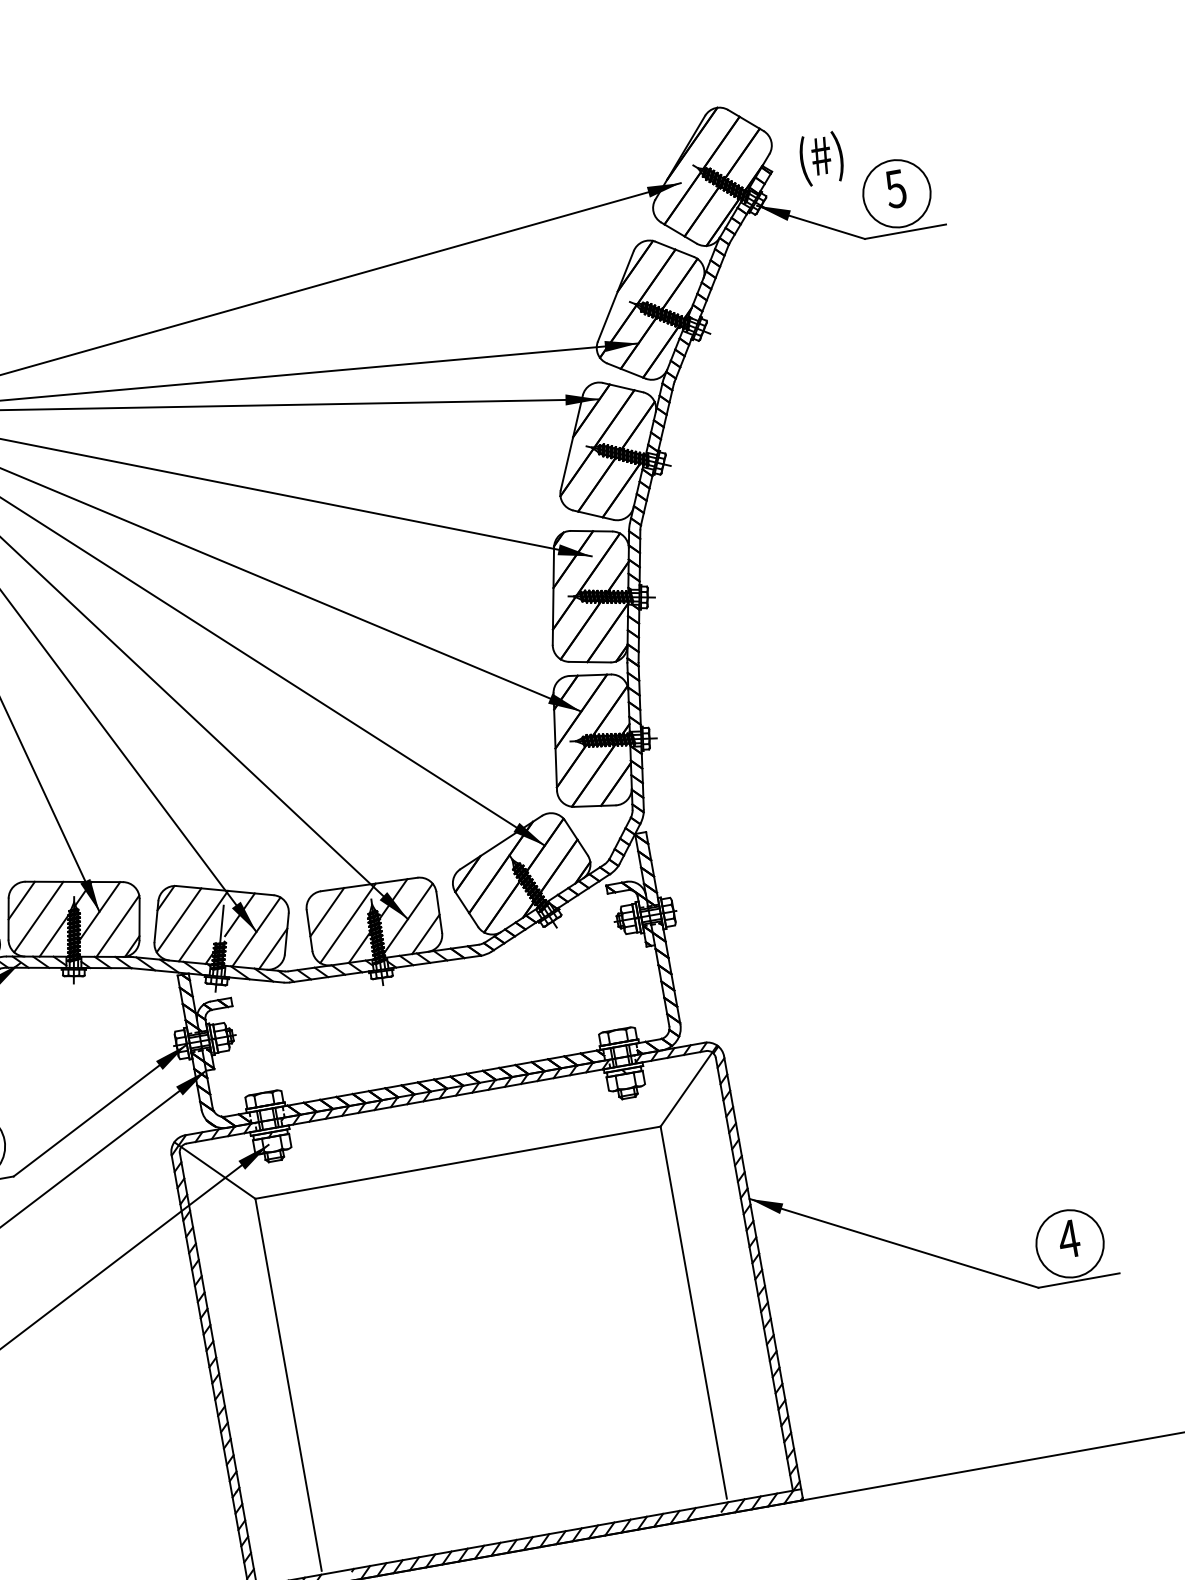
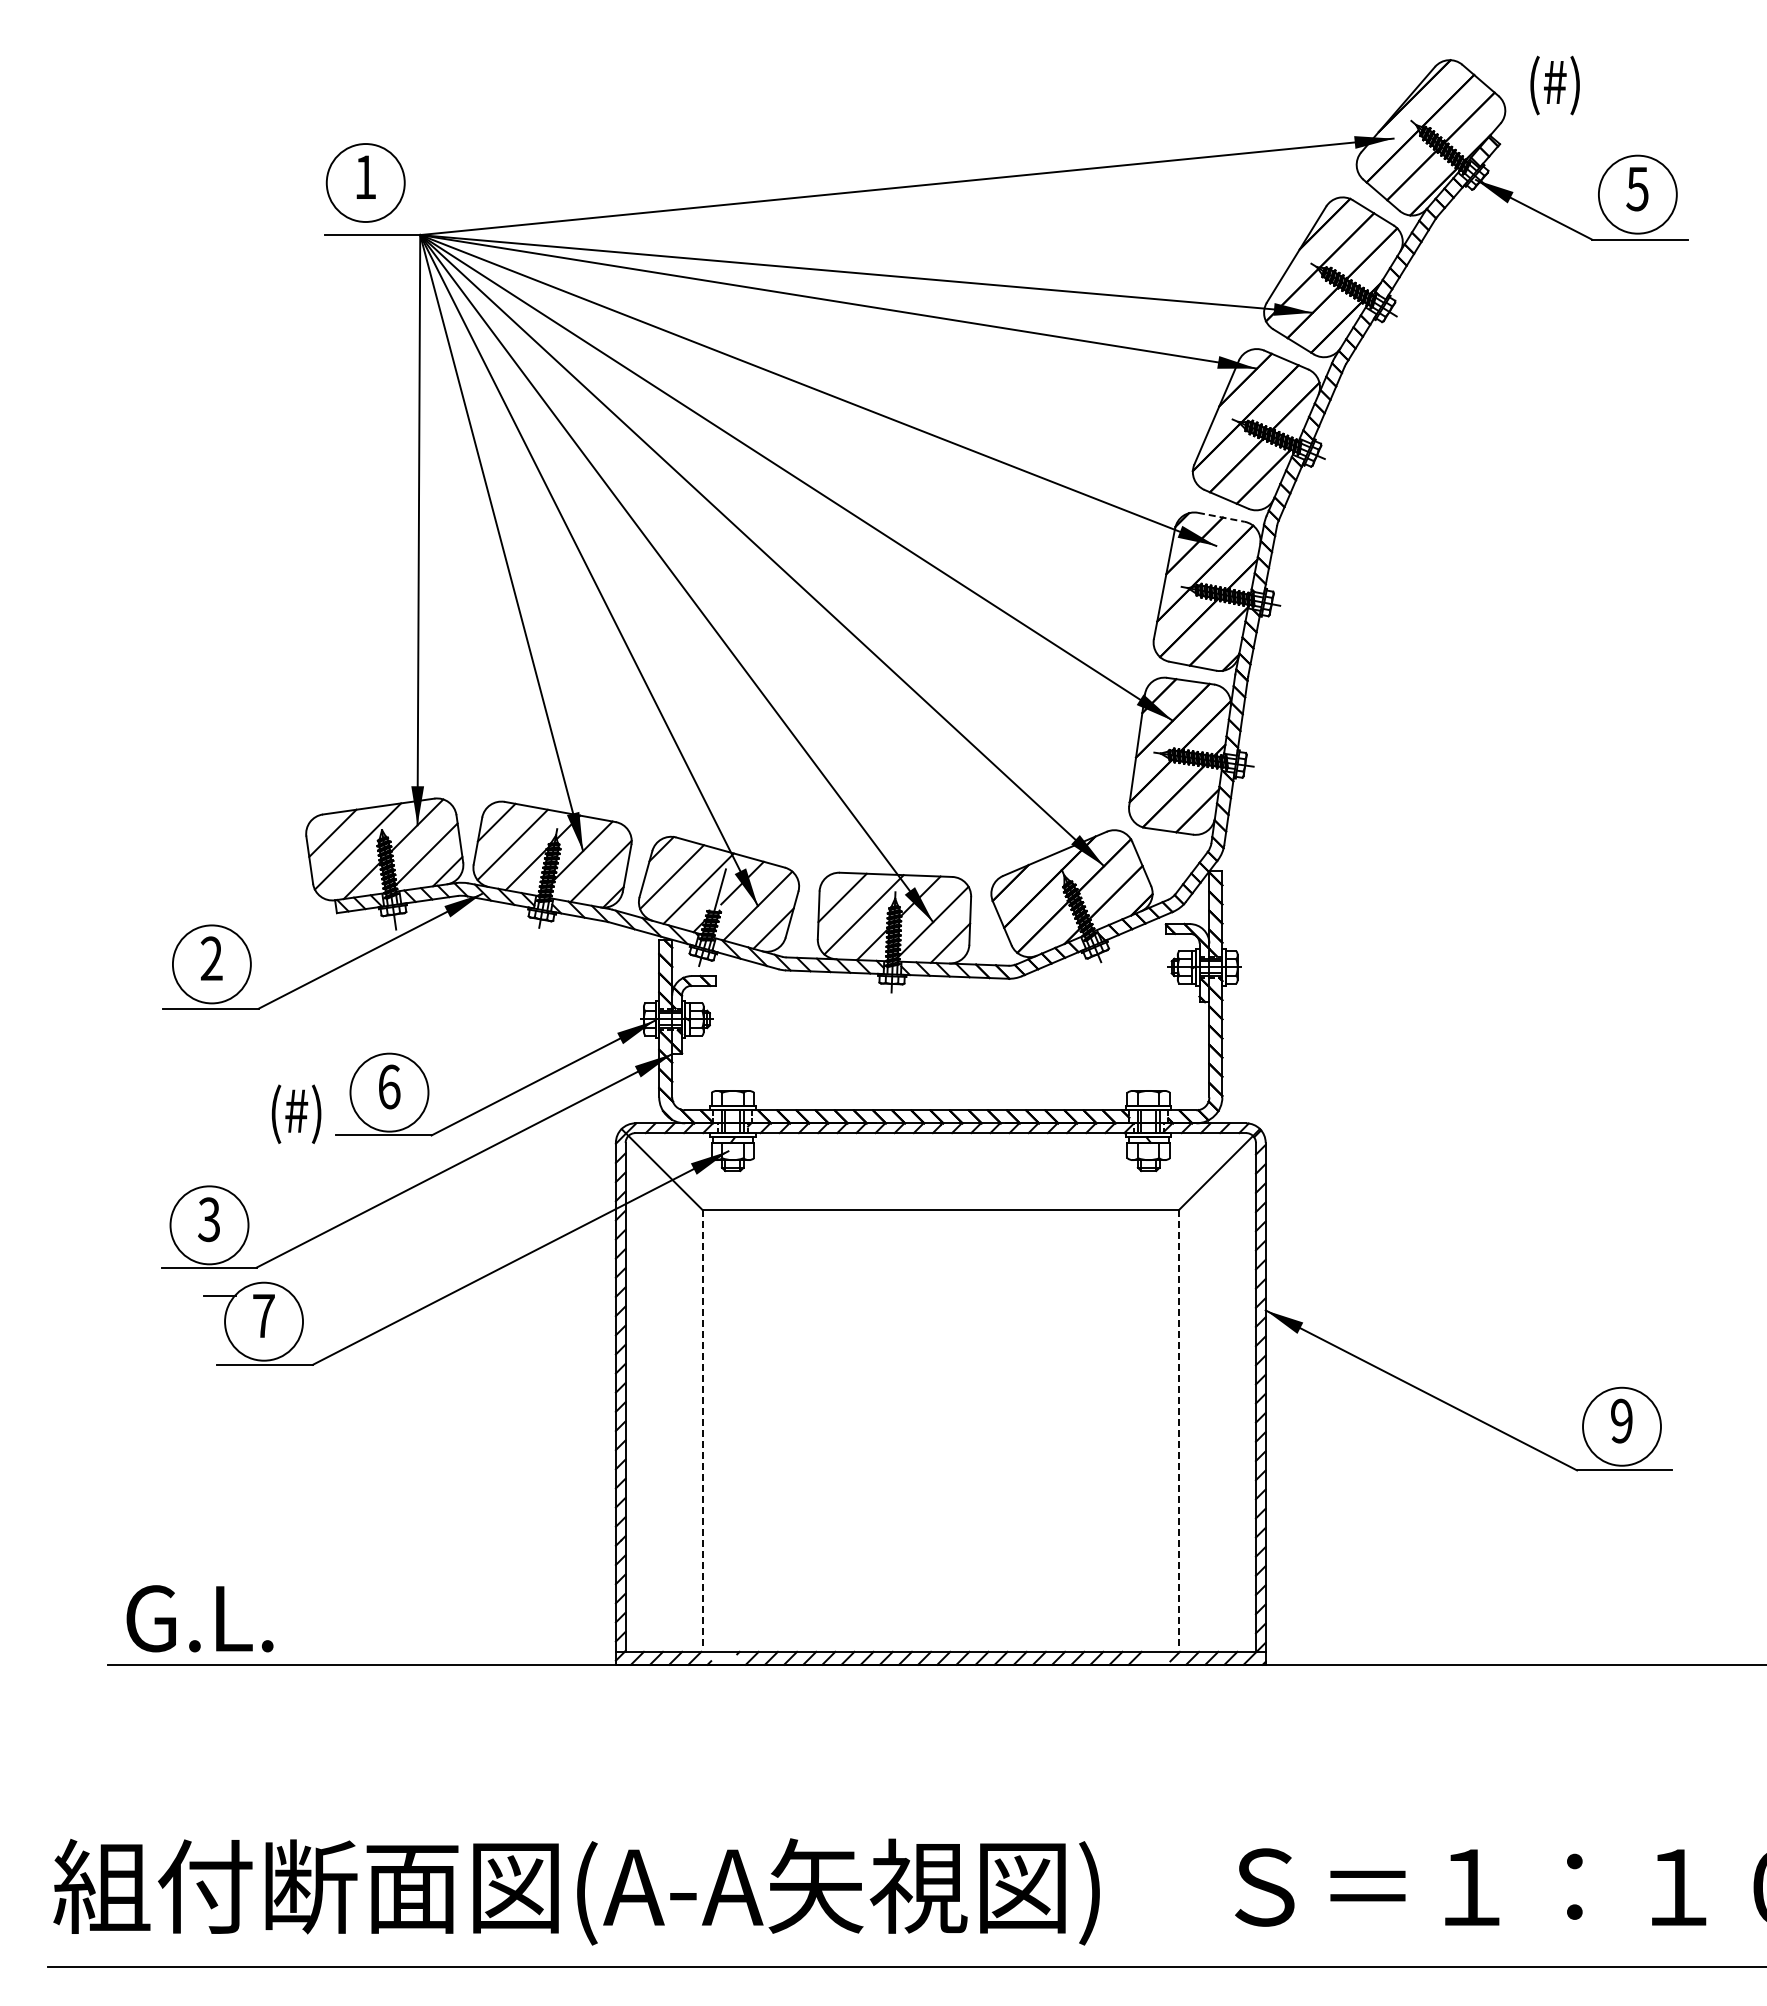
text: (821, 158) -> (1554, 85), moved
line: (591, 531) -> (1221, 517), solid -> dashed
text: (1068, 1238) -> (1621, 1420), 4 -> 9
line: (694, 1312) -> (1179, 1428), solid -> dashed
line: (288, 1384) -> (702, 1428), solid -> dashed

